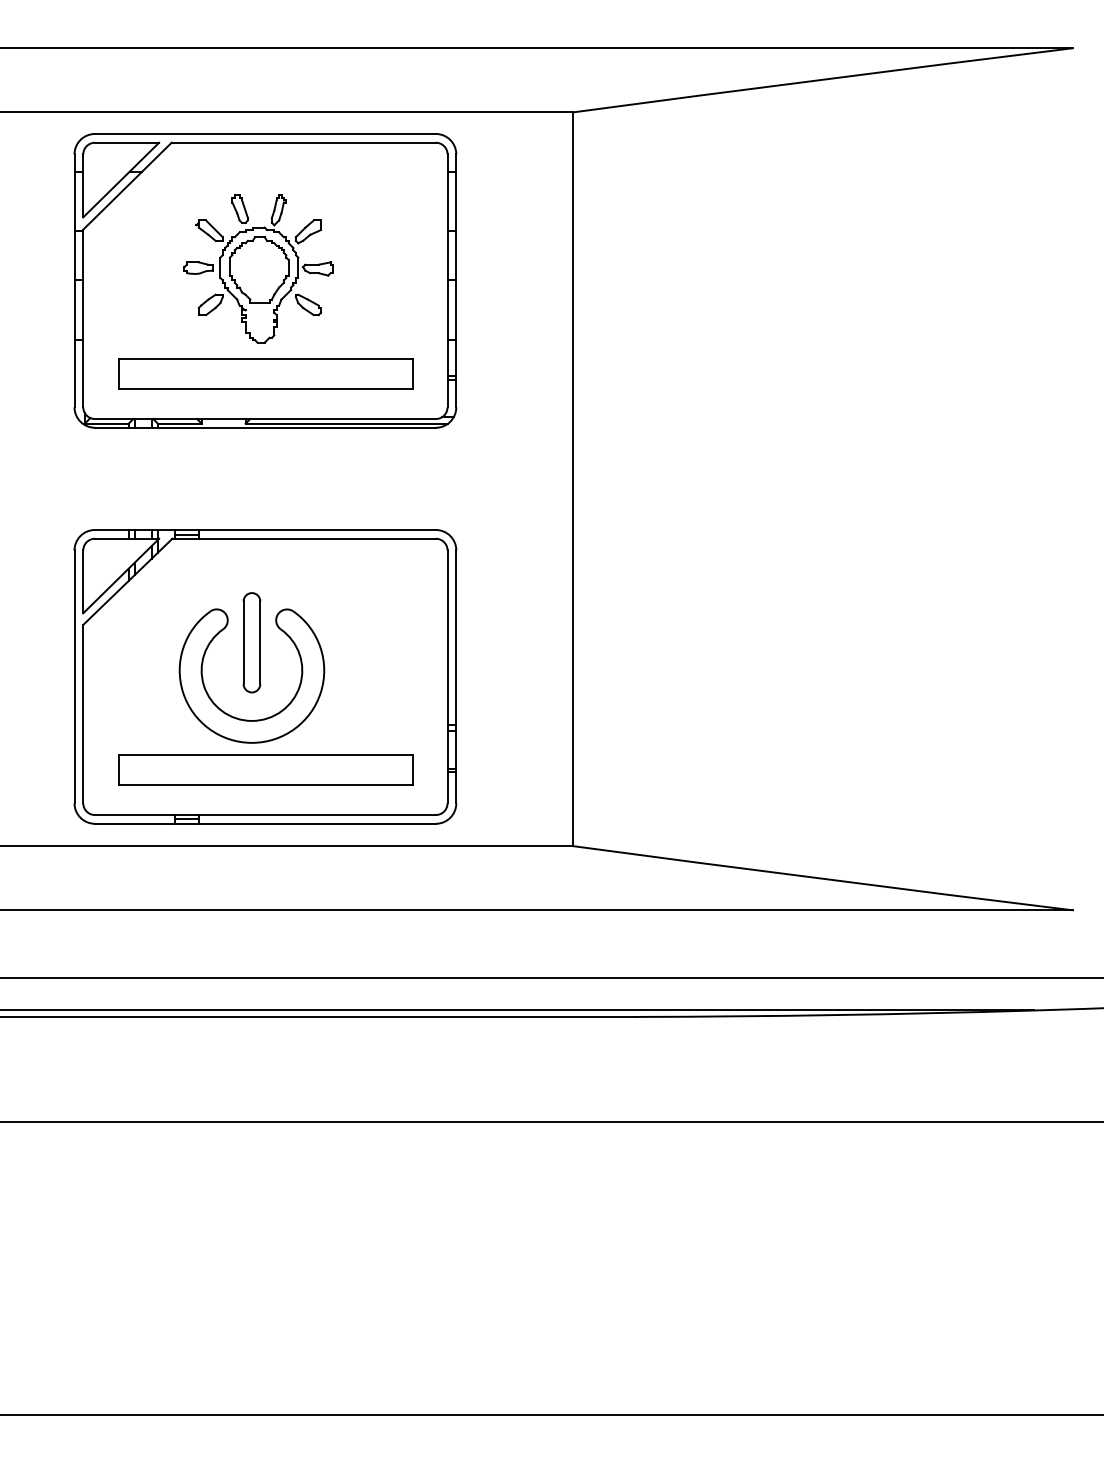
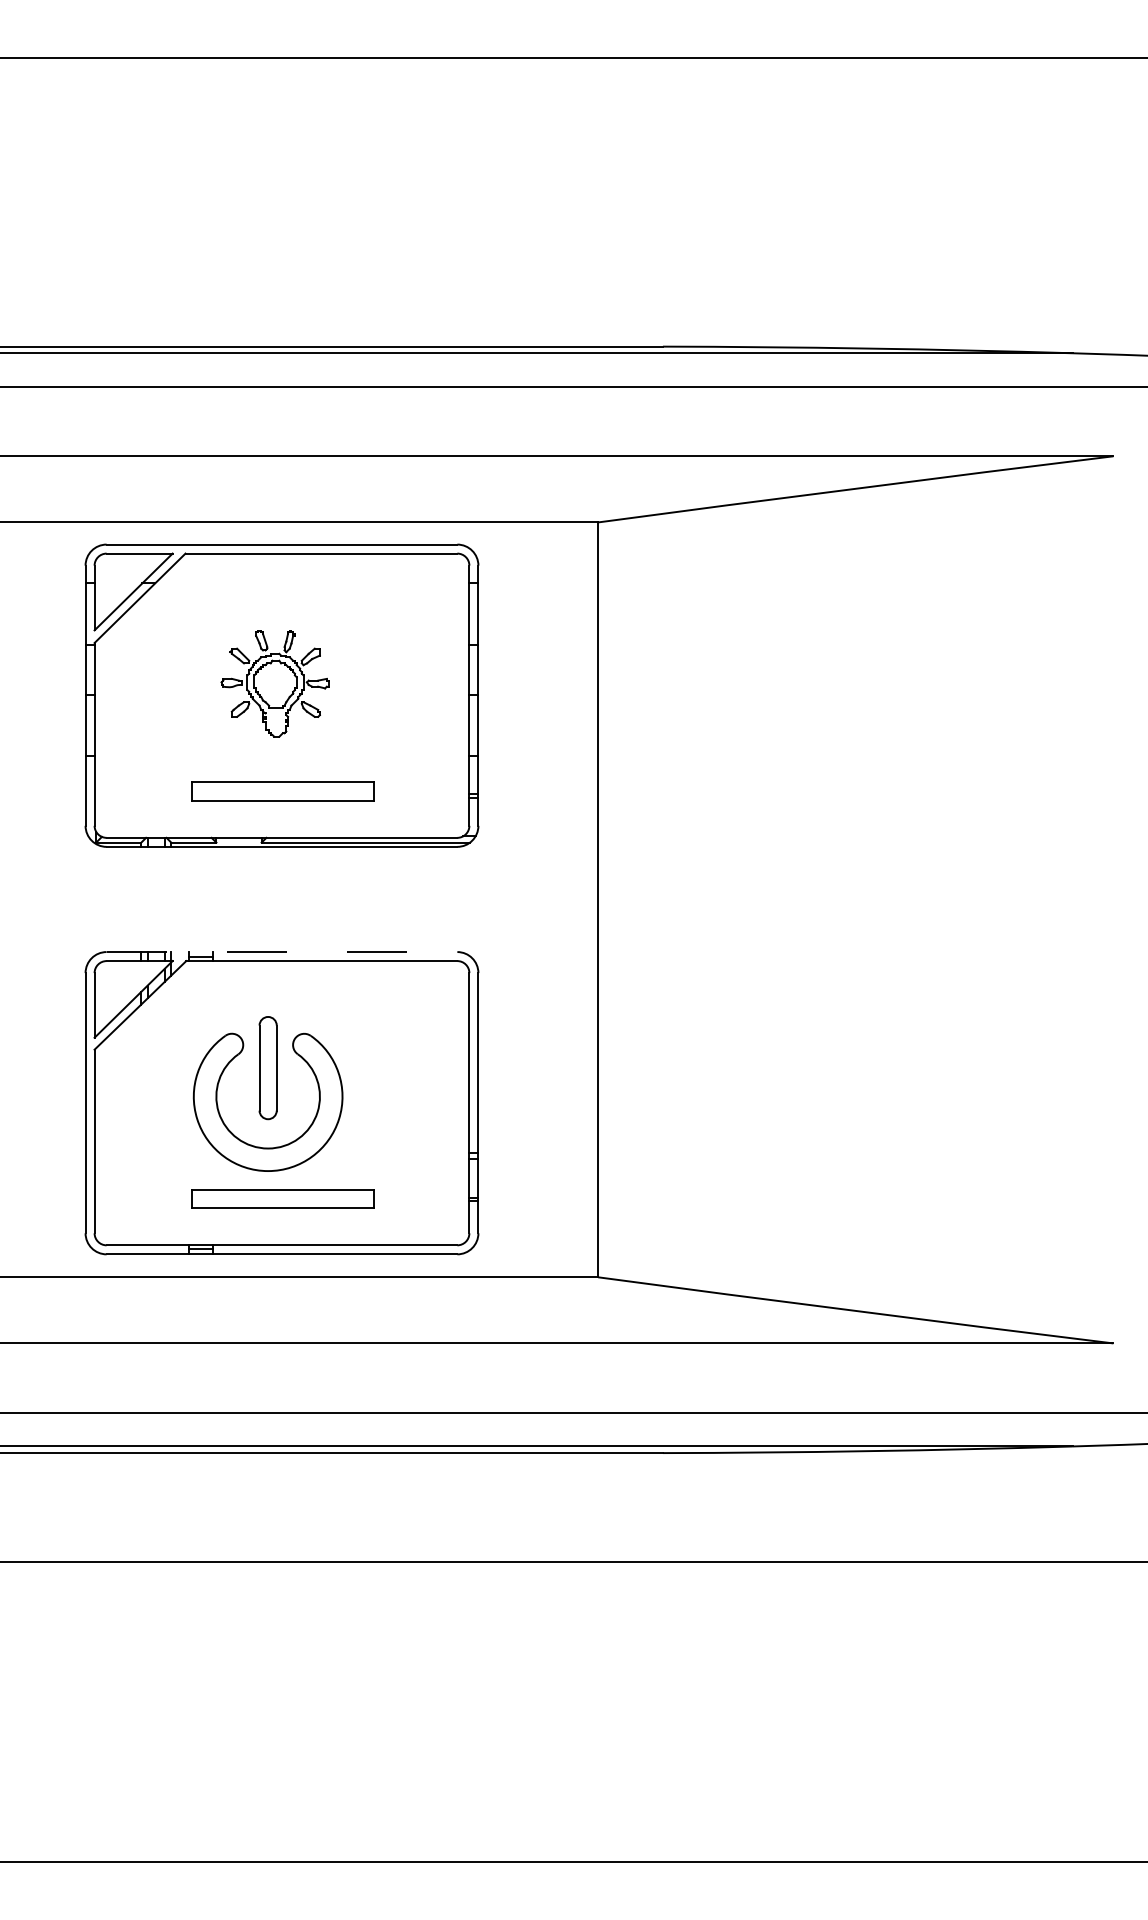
part: (258, 268) -> (274, 683), size x0.7
part: (265, 373) -> (282, 791), size x0.6
line: (265, 530) -> (282, 952), solid -> dashed
part: (265, 769) -> (282, 1198), size x0.6

